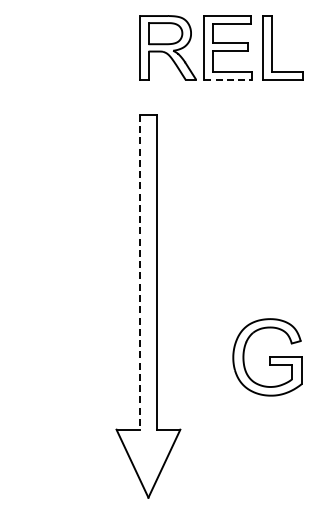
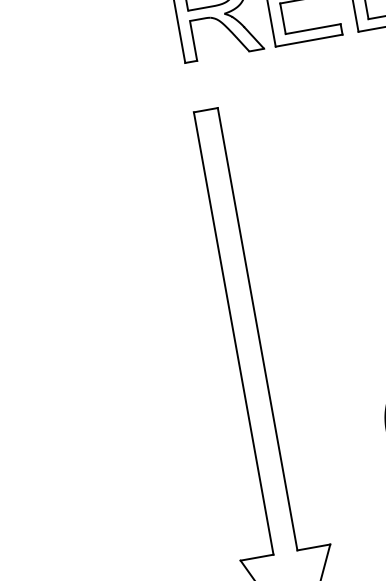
line: (228, 79) -> (309, 40), dashed -> solid
line: (139, 272) -> (233, 333), dashed -> solid

